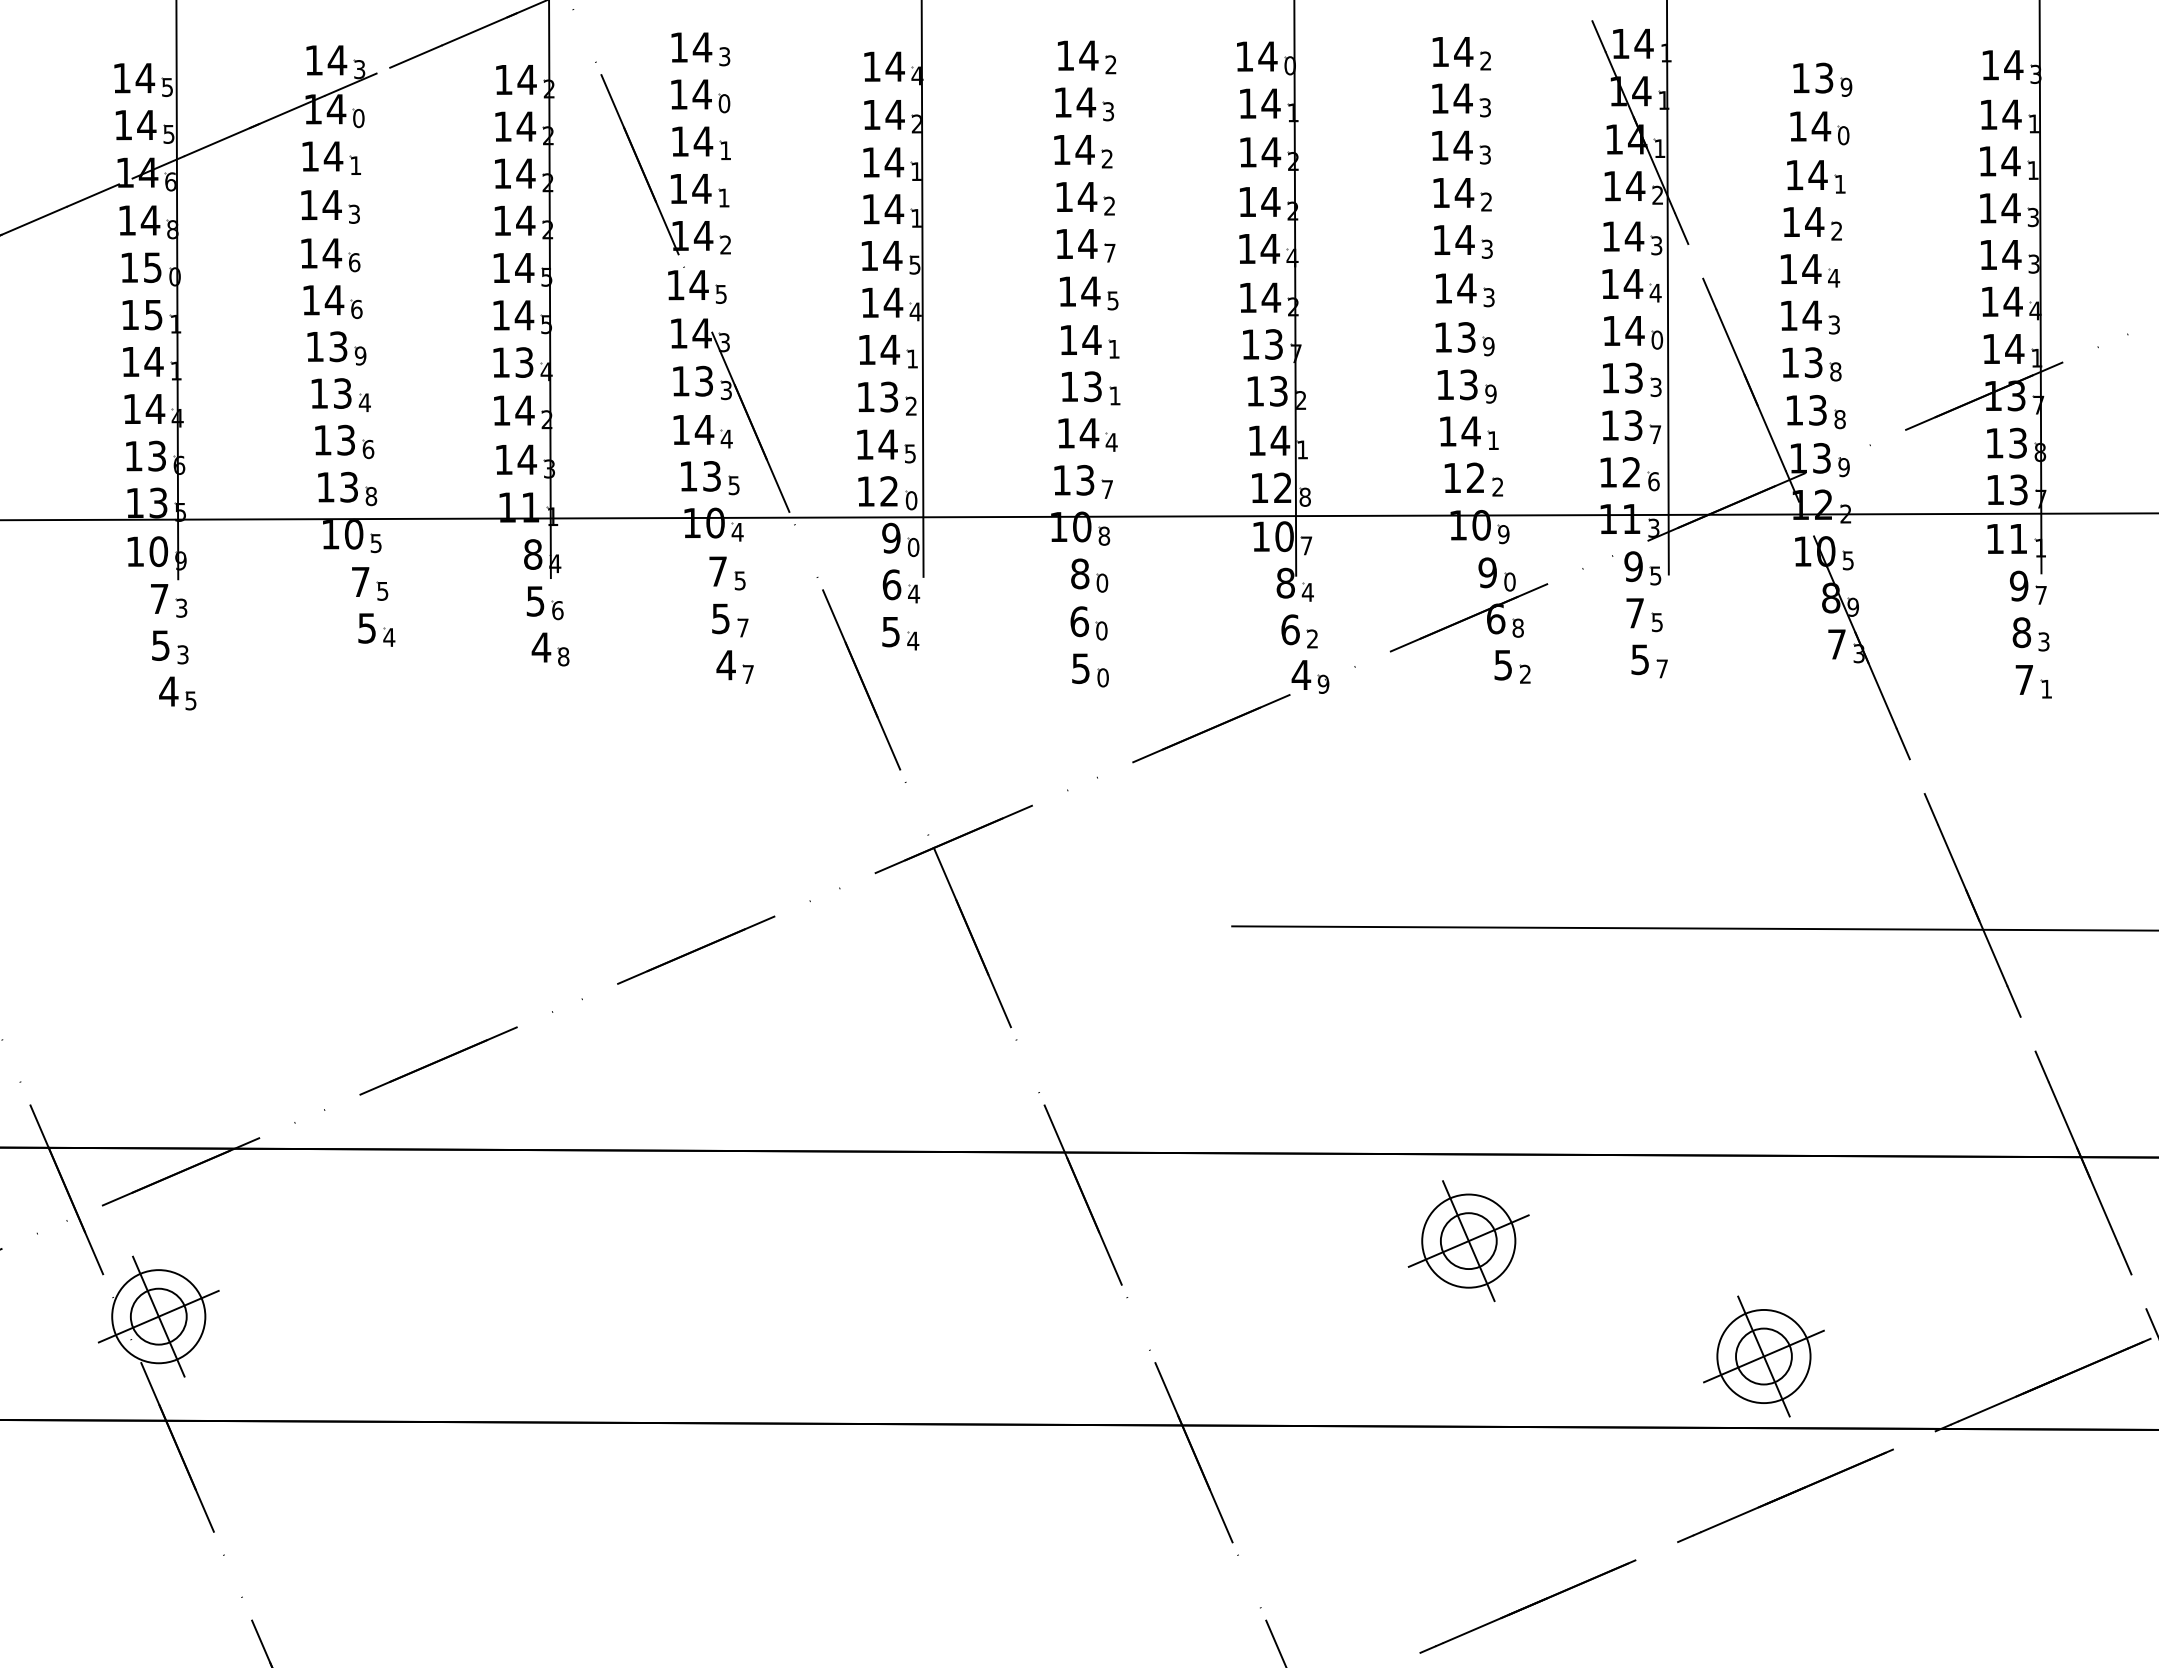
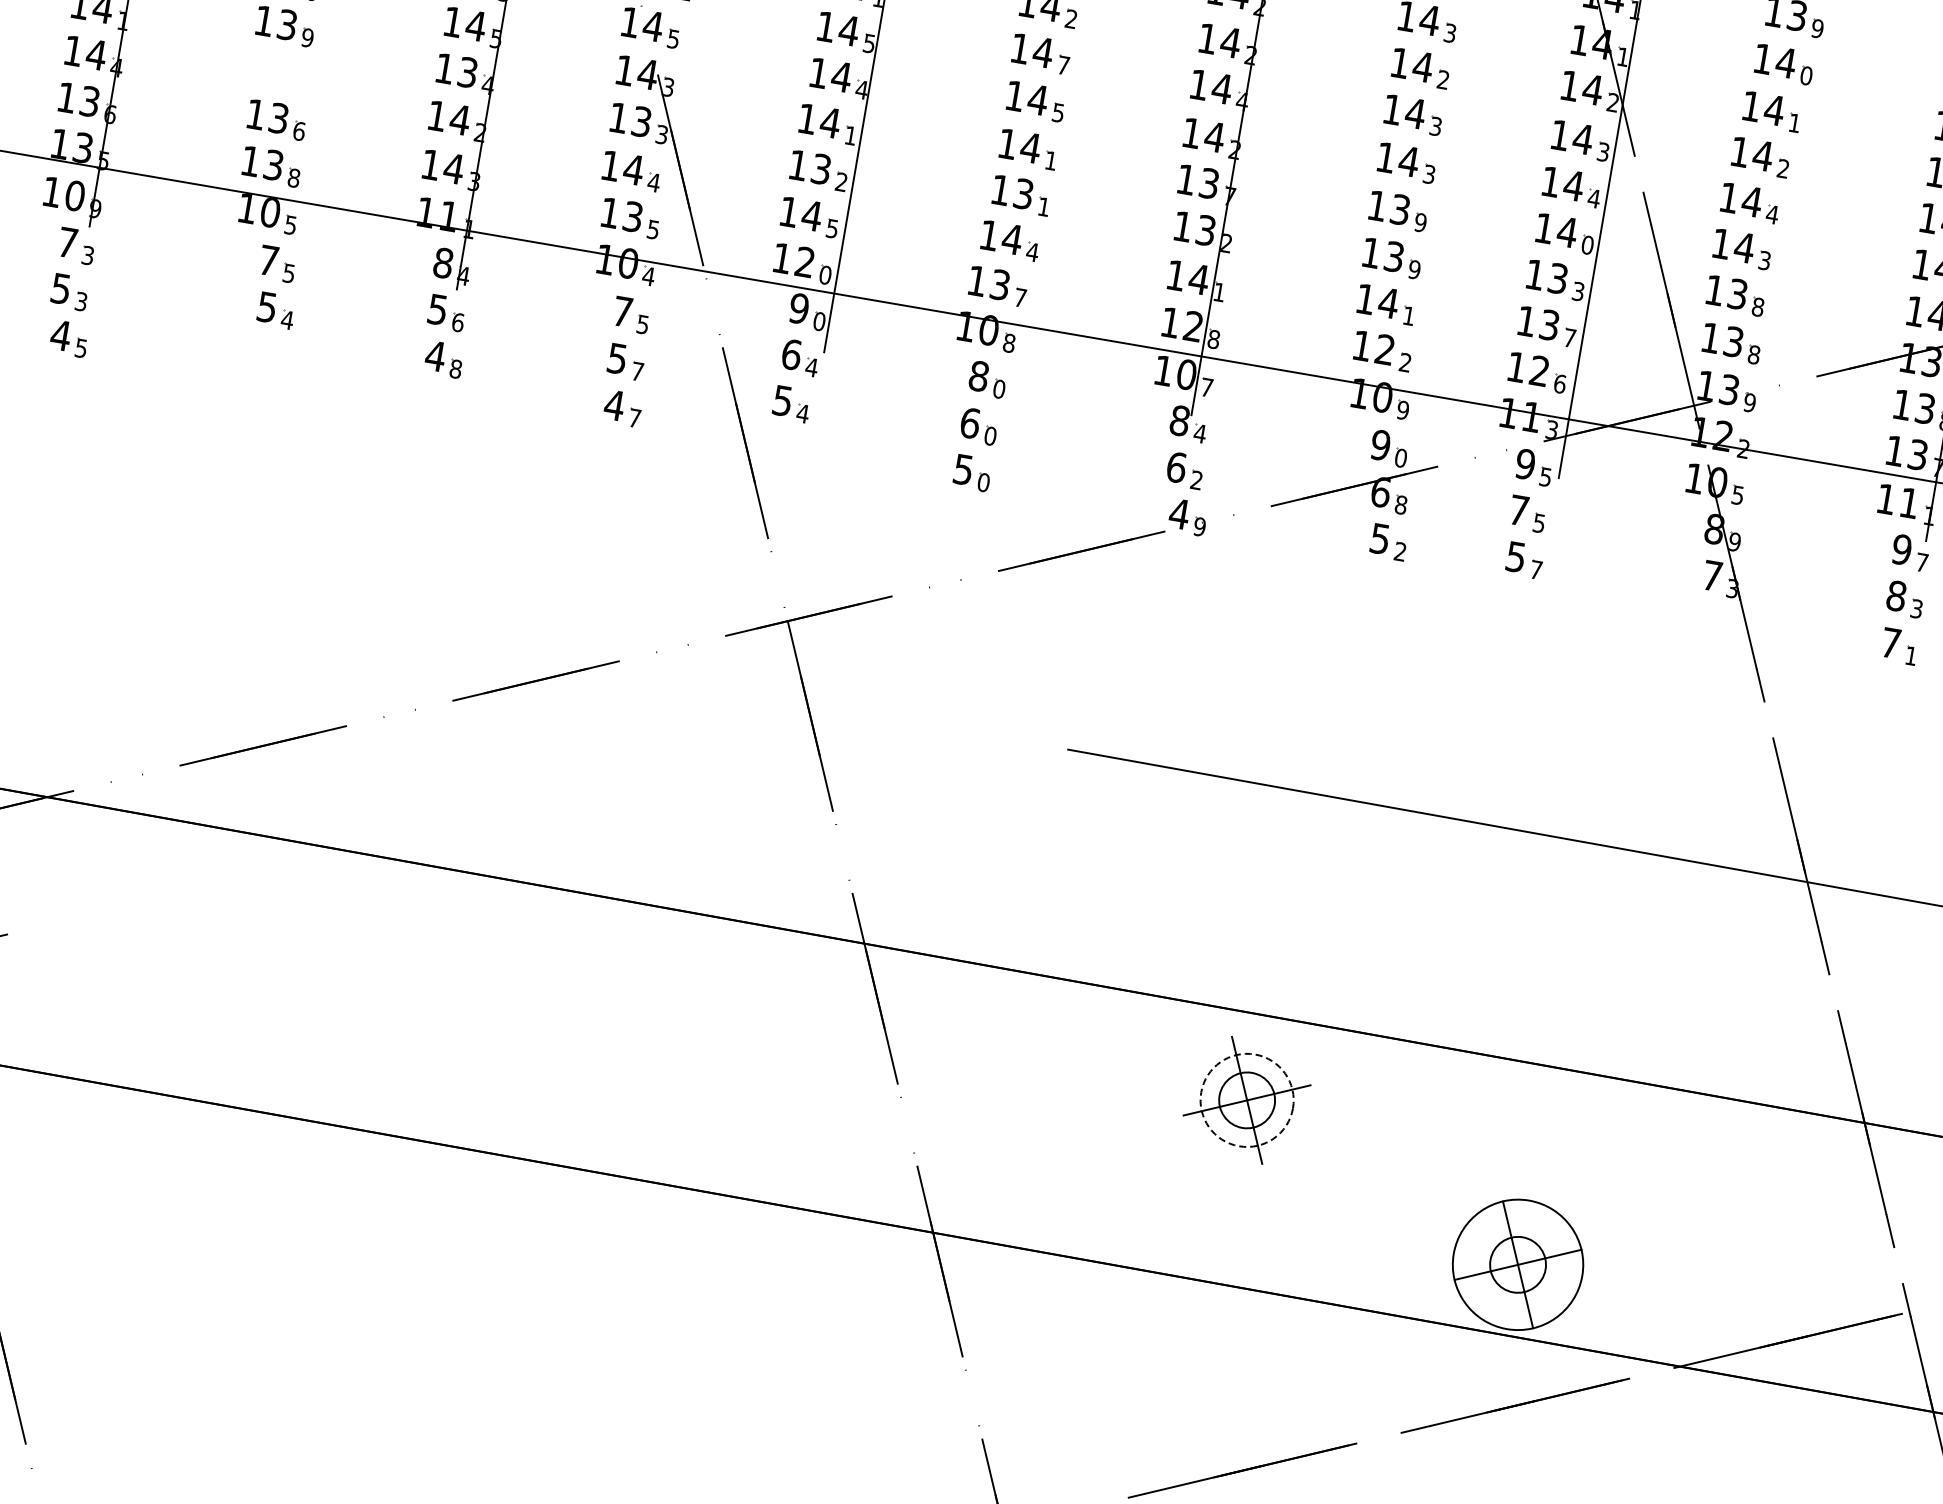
part: (340, 394) -> (281, 72), removed
circle: (1468, 1240) -> (1246, 1099), solid -> dashed
circle: (1763, 1356) -> (1517, 1264), size x1.4

